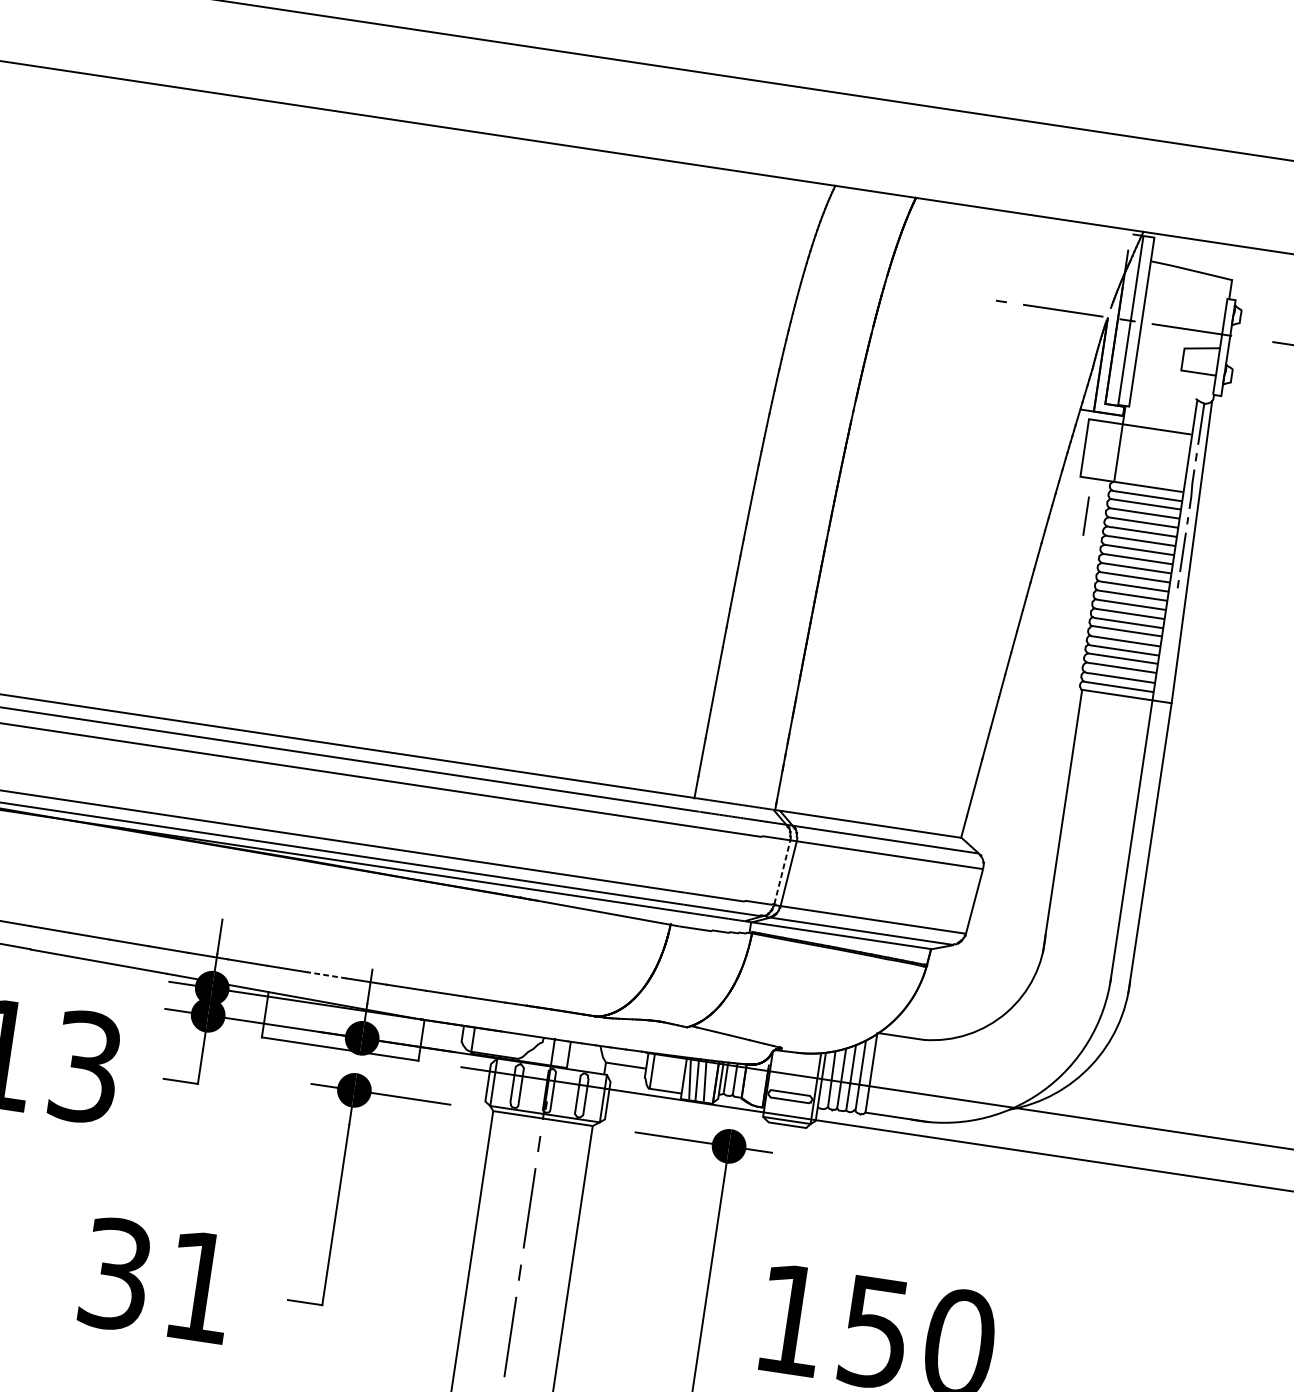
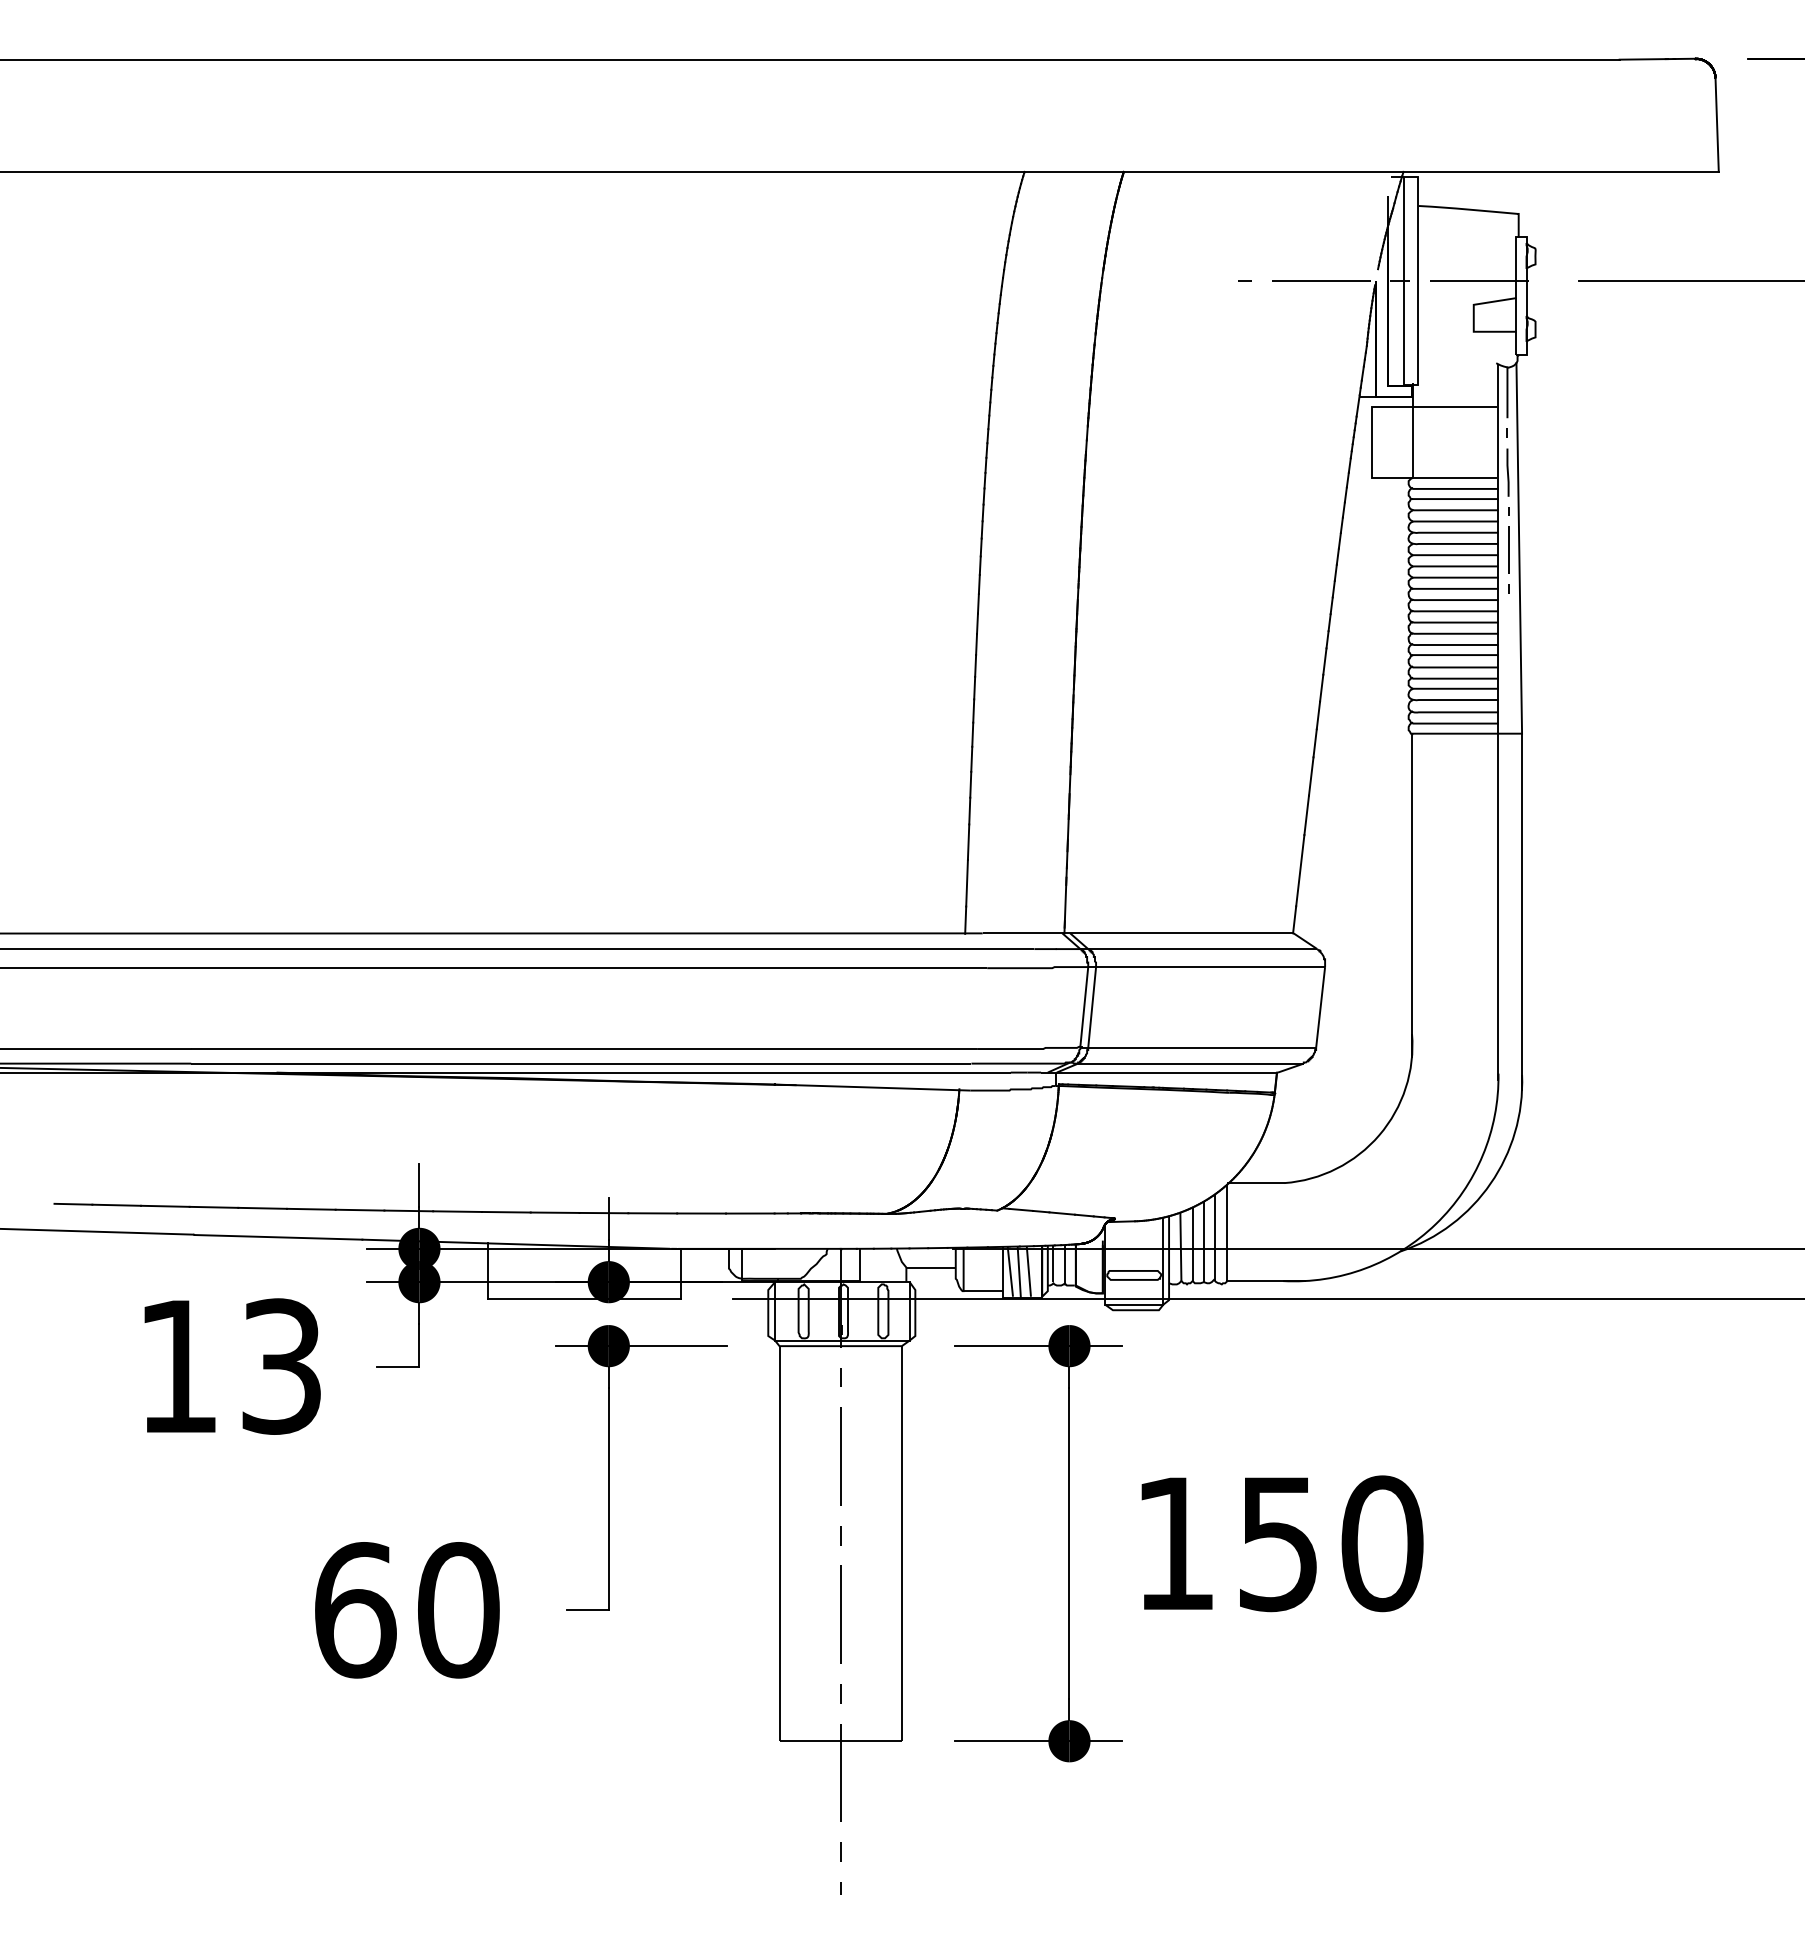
line: (1086, 515) -> (1385, 523), removed
line: (782, 871) -> (1084, 1006), dashed -> solid
line: (326, 975) -> (554, 1212), dashed -> solid
text: (158, 1280) -> (407, 1610), 31 -> 60

